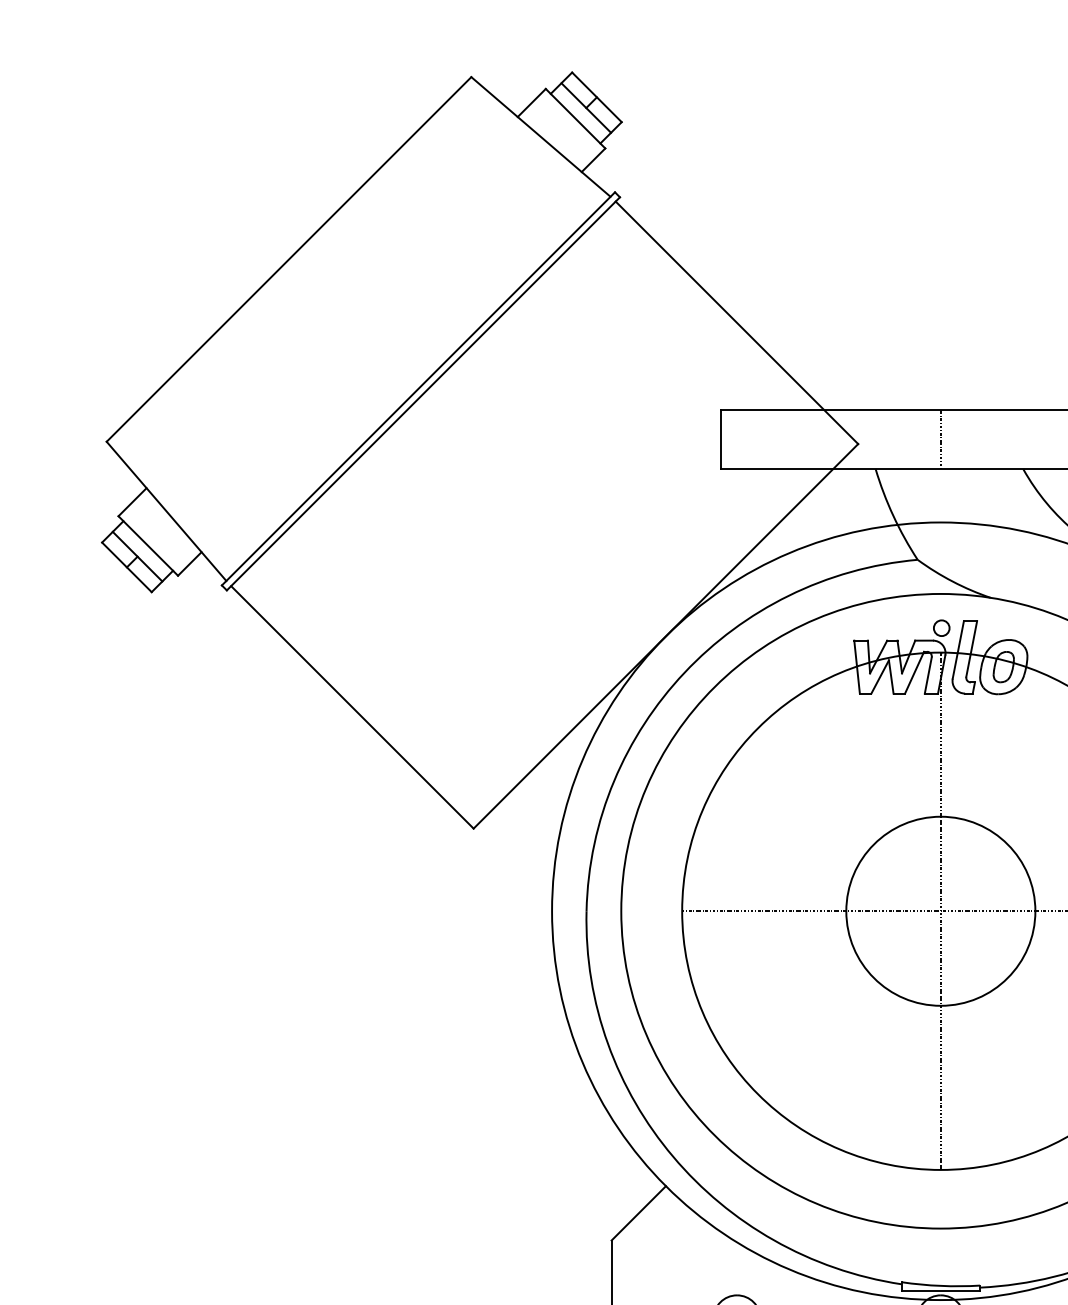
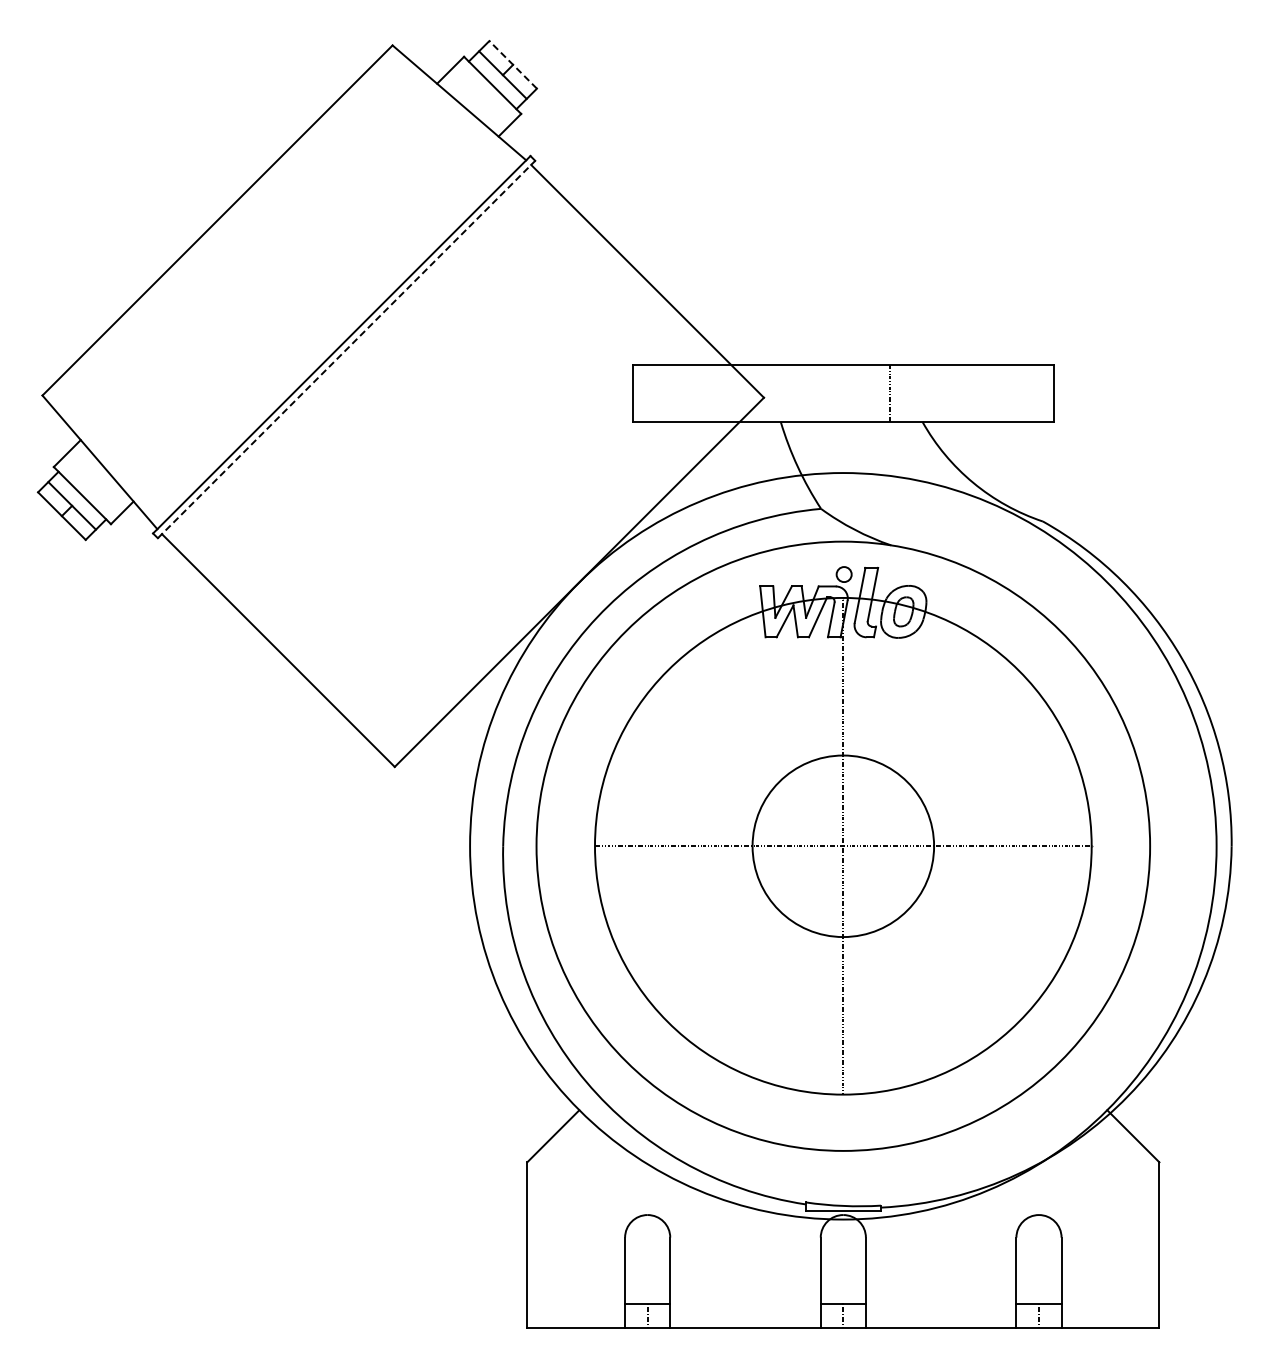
line: (597, 96) -> (513, 64), solid -> dashed
line: (423, 393) -> (346, 349), solid -> dashed
line: (941, 438) -> (890, 392), moved

